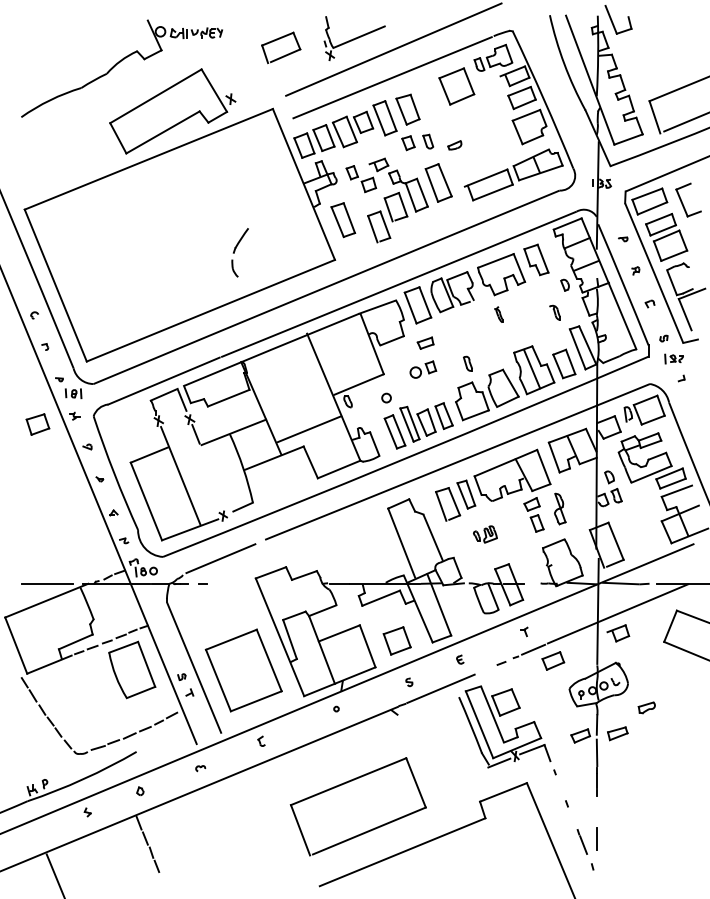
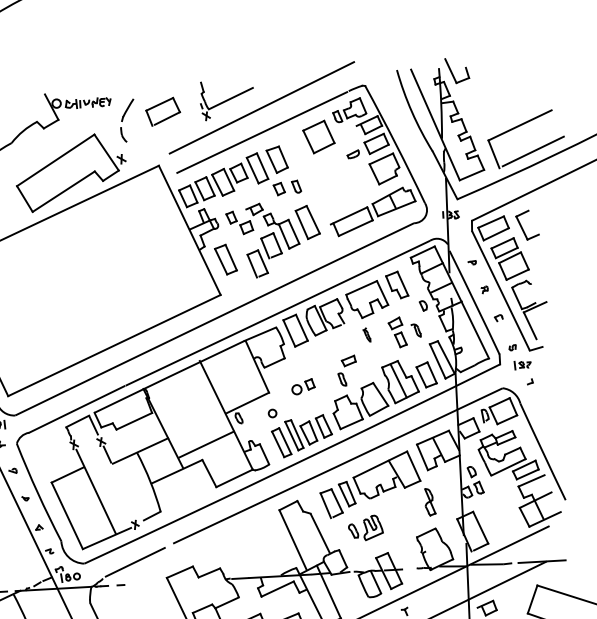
part: (454, 145) -> (352, 154), moved
part: (239, 252) -> (126, 120), moved
part: (425, 342) -> (348, 360), moved
part: (533, 514) -> (397, 332), moved
part: (485, 534) -> (365, 528), size x1.67

